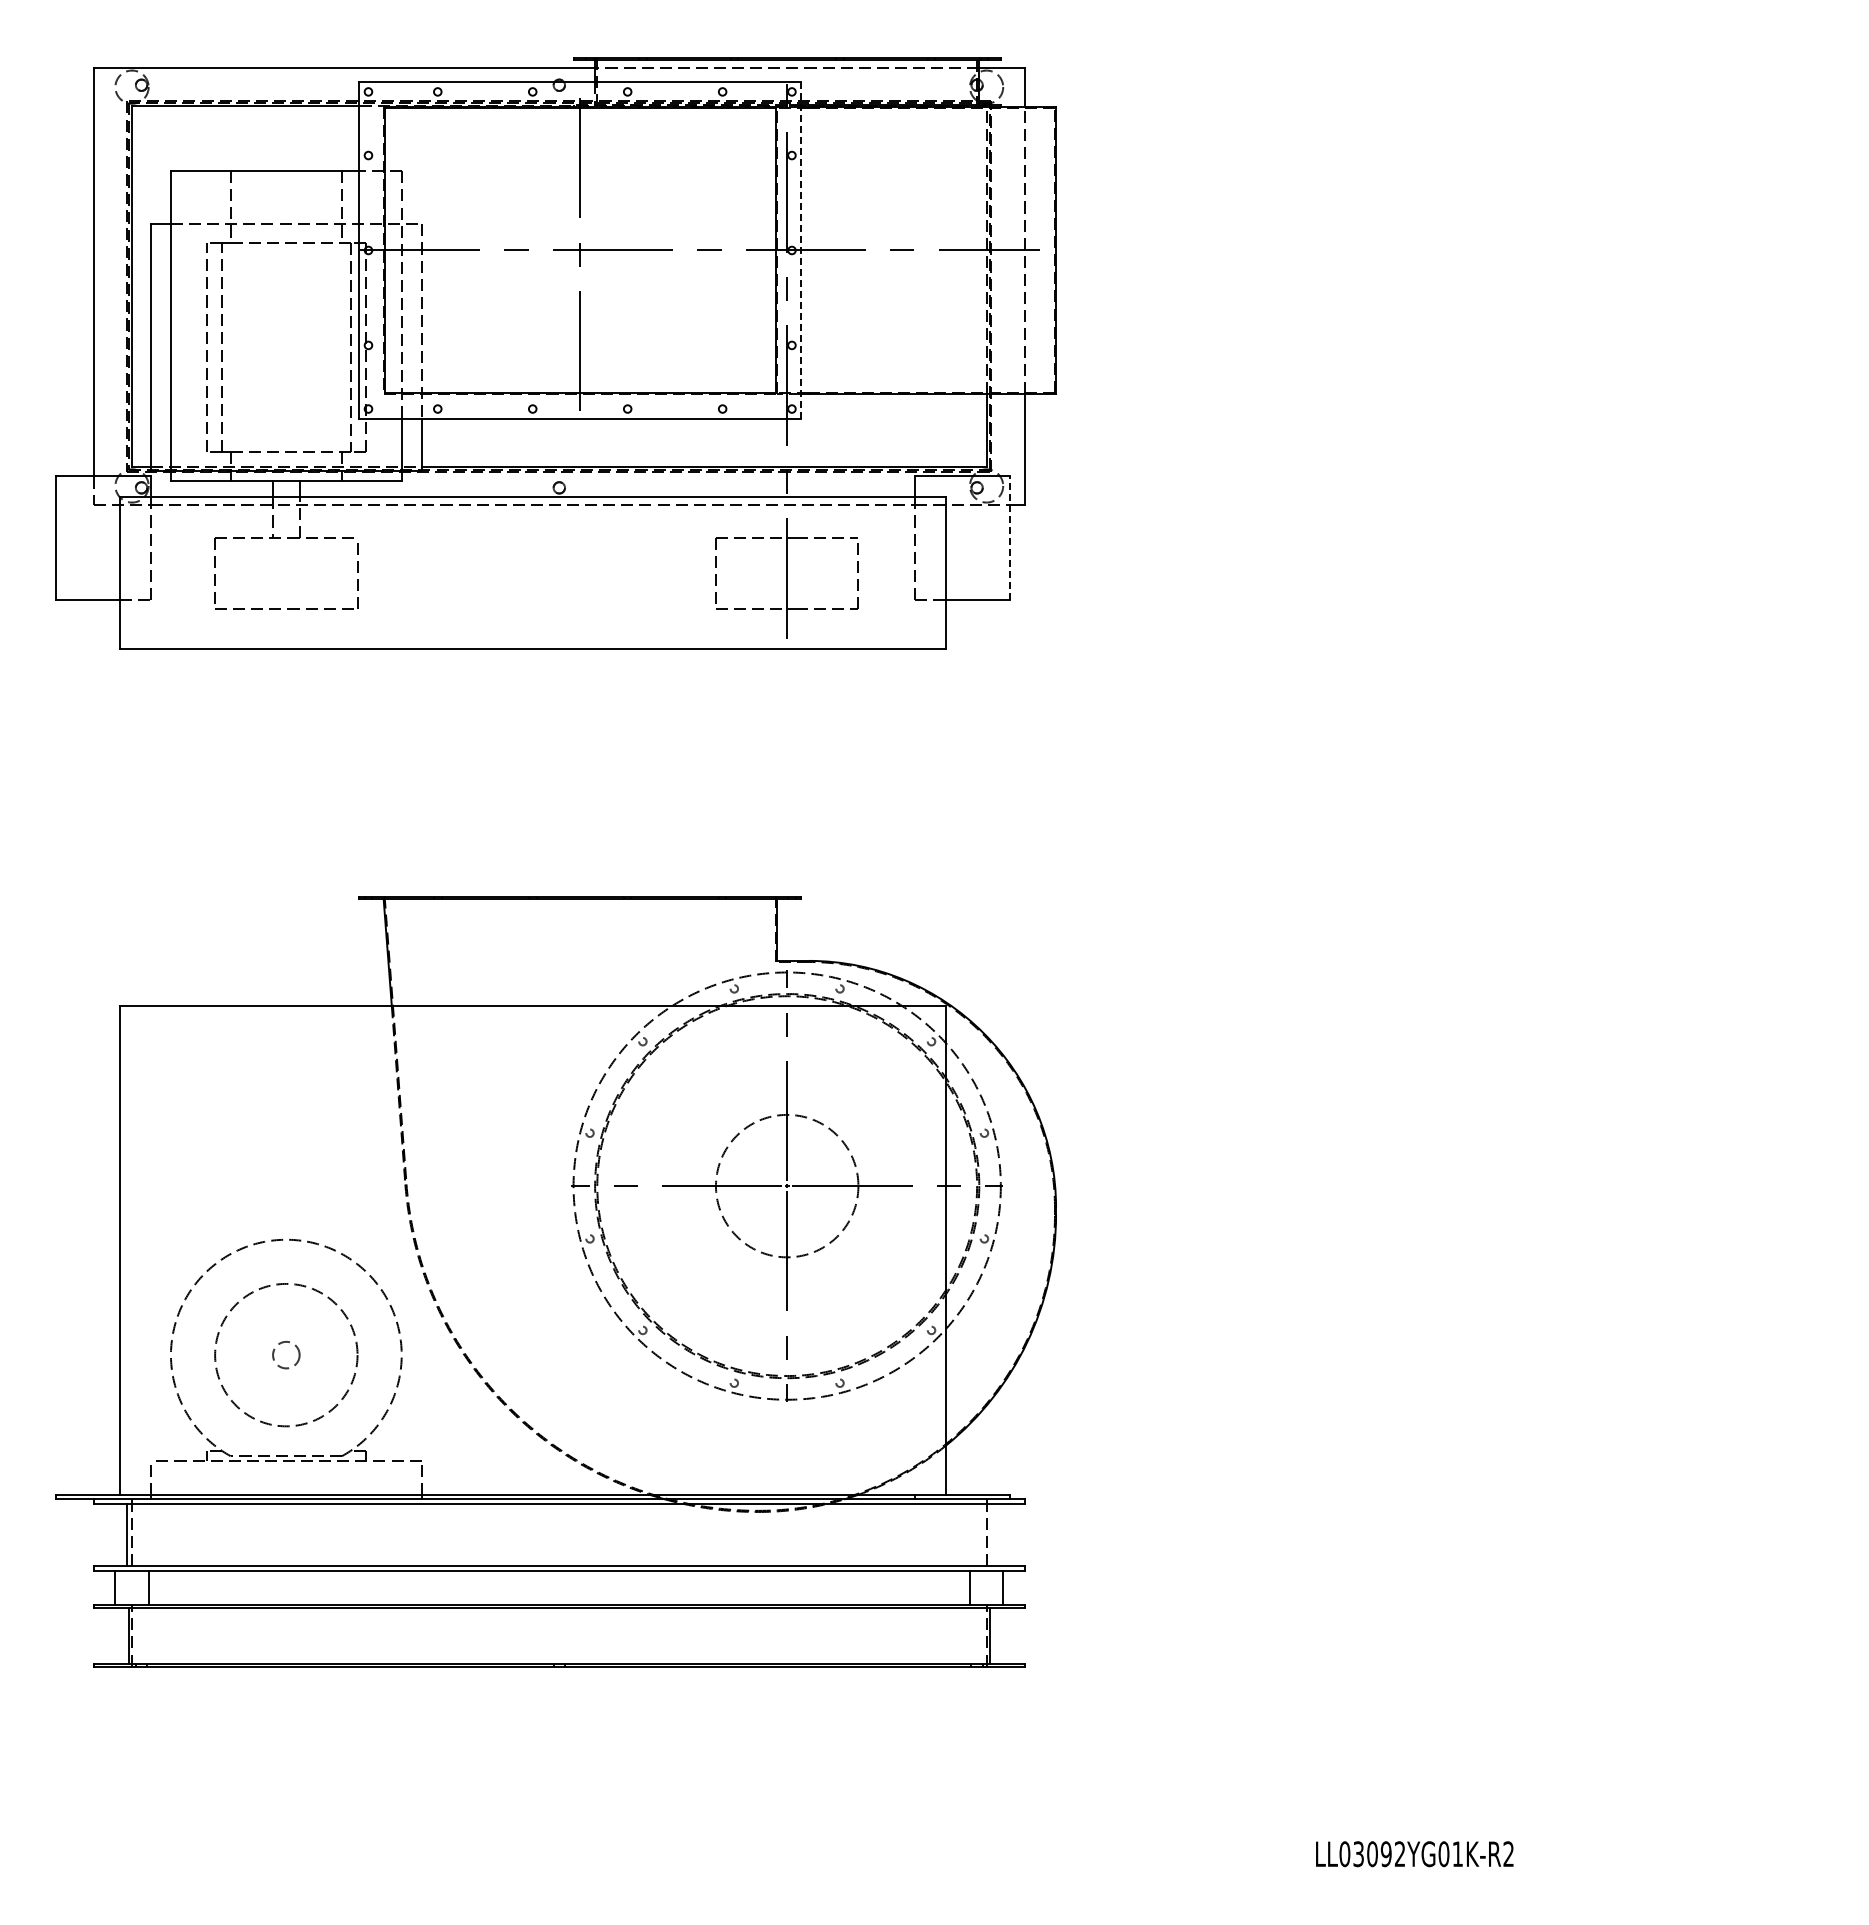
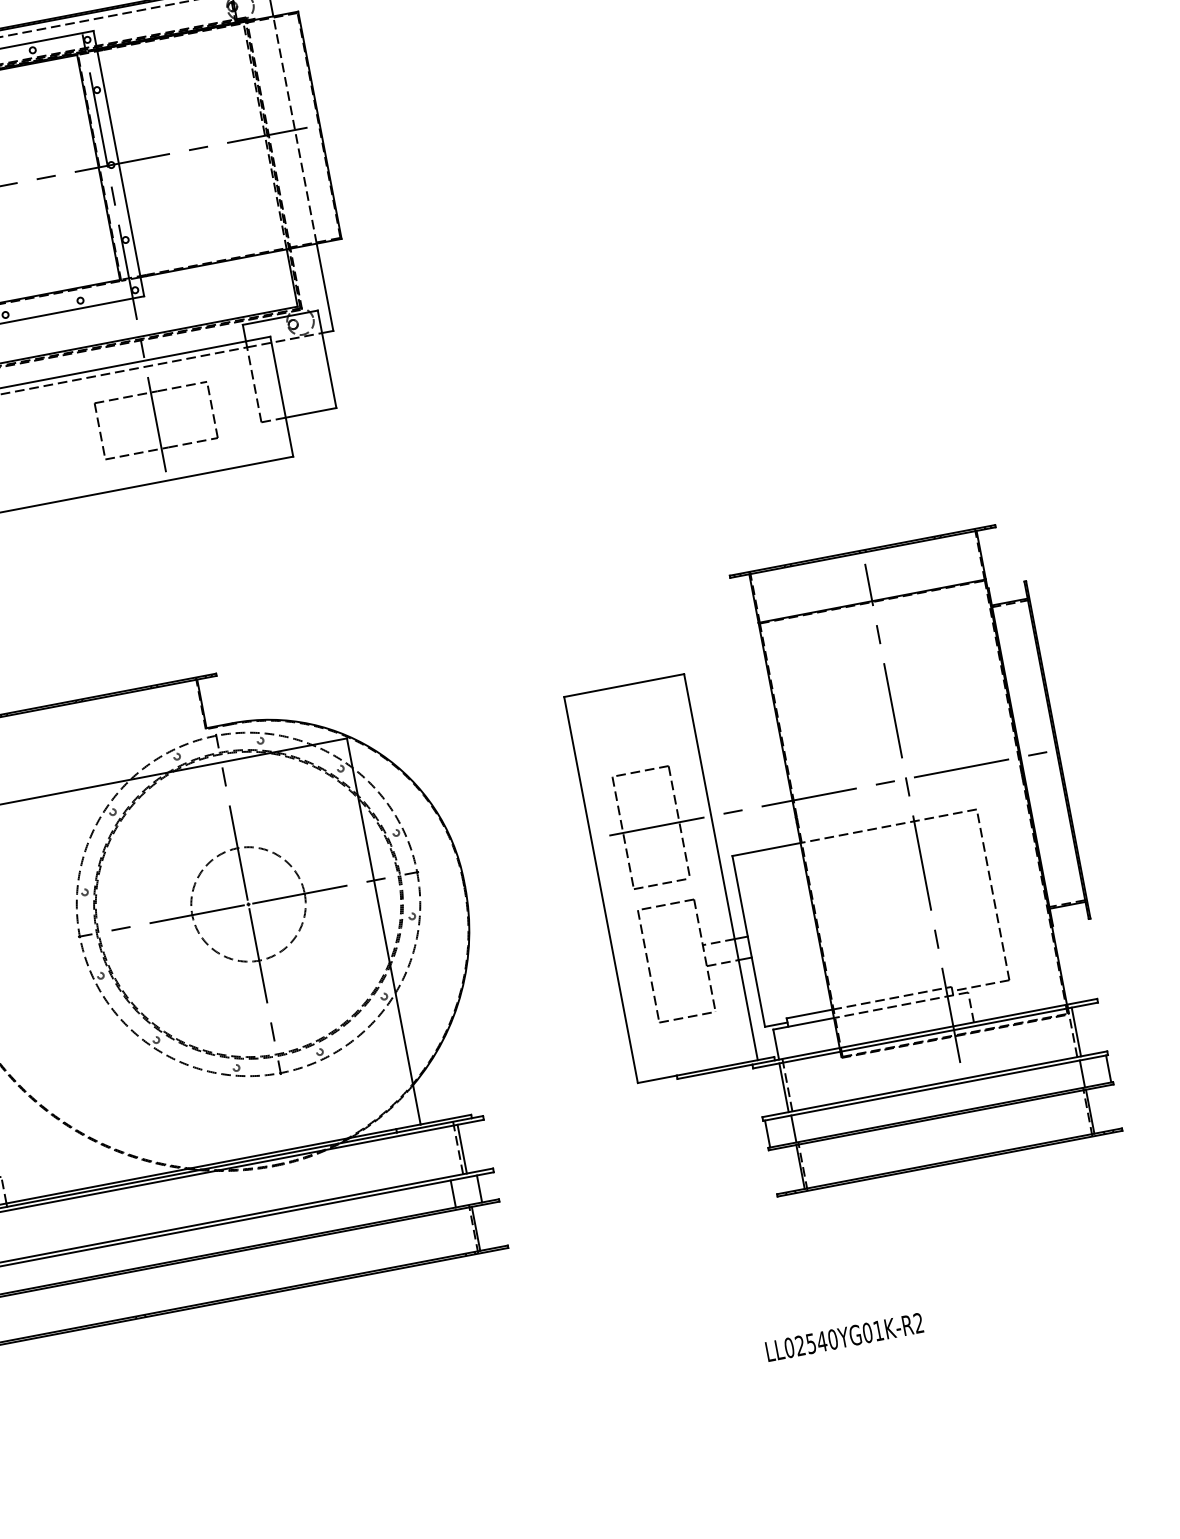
line: (801, 249) -> (118, 162), dashed -> solid
line: (1010, 538) -> (327, 359), dashed -> solid
part: (1516, 1281) -> (838, 869), added
line: (991, 1534) -> (462, 1148), added
text: (1379, 1854) -> (816, 1342), LL03092YG01K-R2 -> LL02540YG01K-R2

